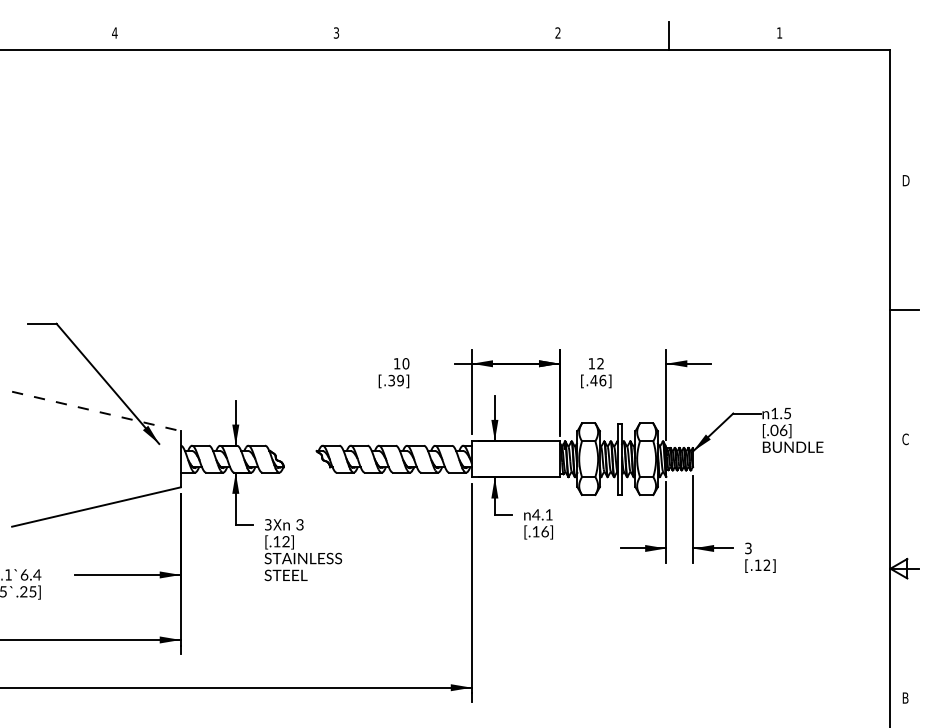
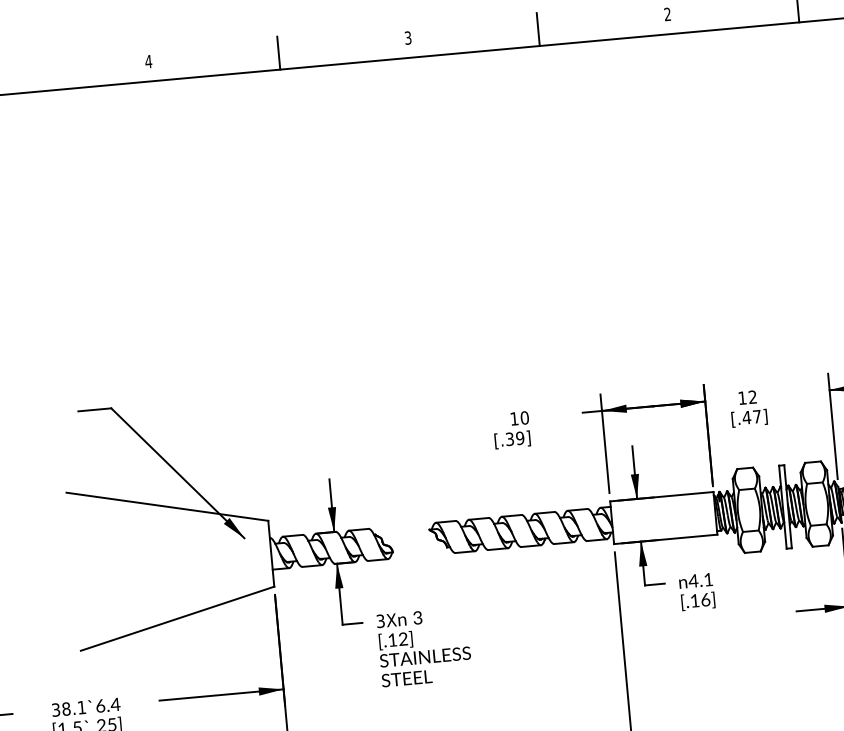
line: (225, 35) -> (278, 52), added
line: (447, 35) -> (538, 29), added
text: (602, 380) -> (756, 416), [.46] -> [.47]
line: (96, 411) -> (167, 506), dashed -> solid

